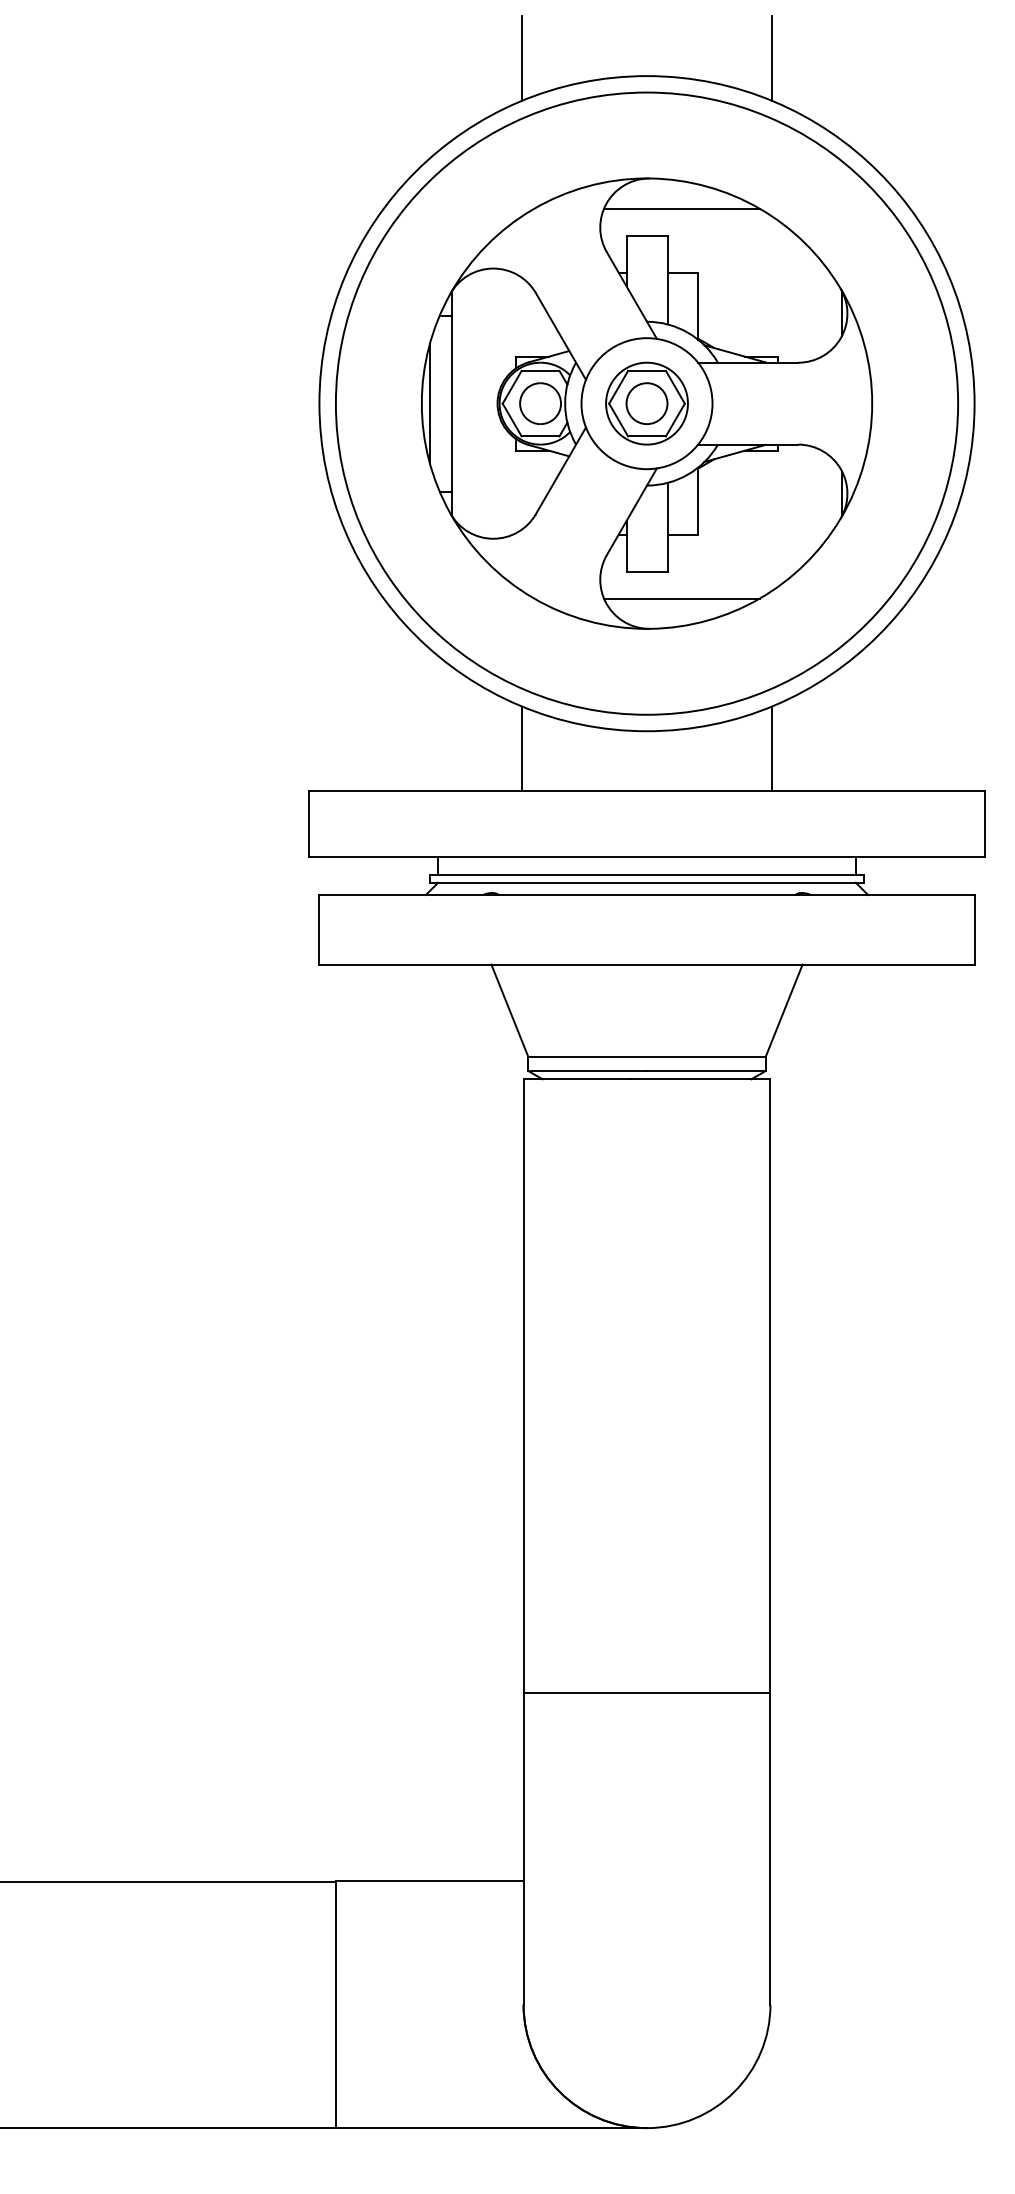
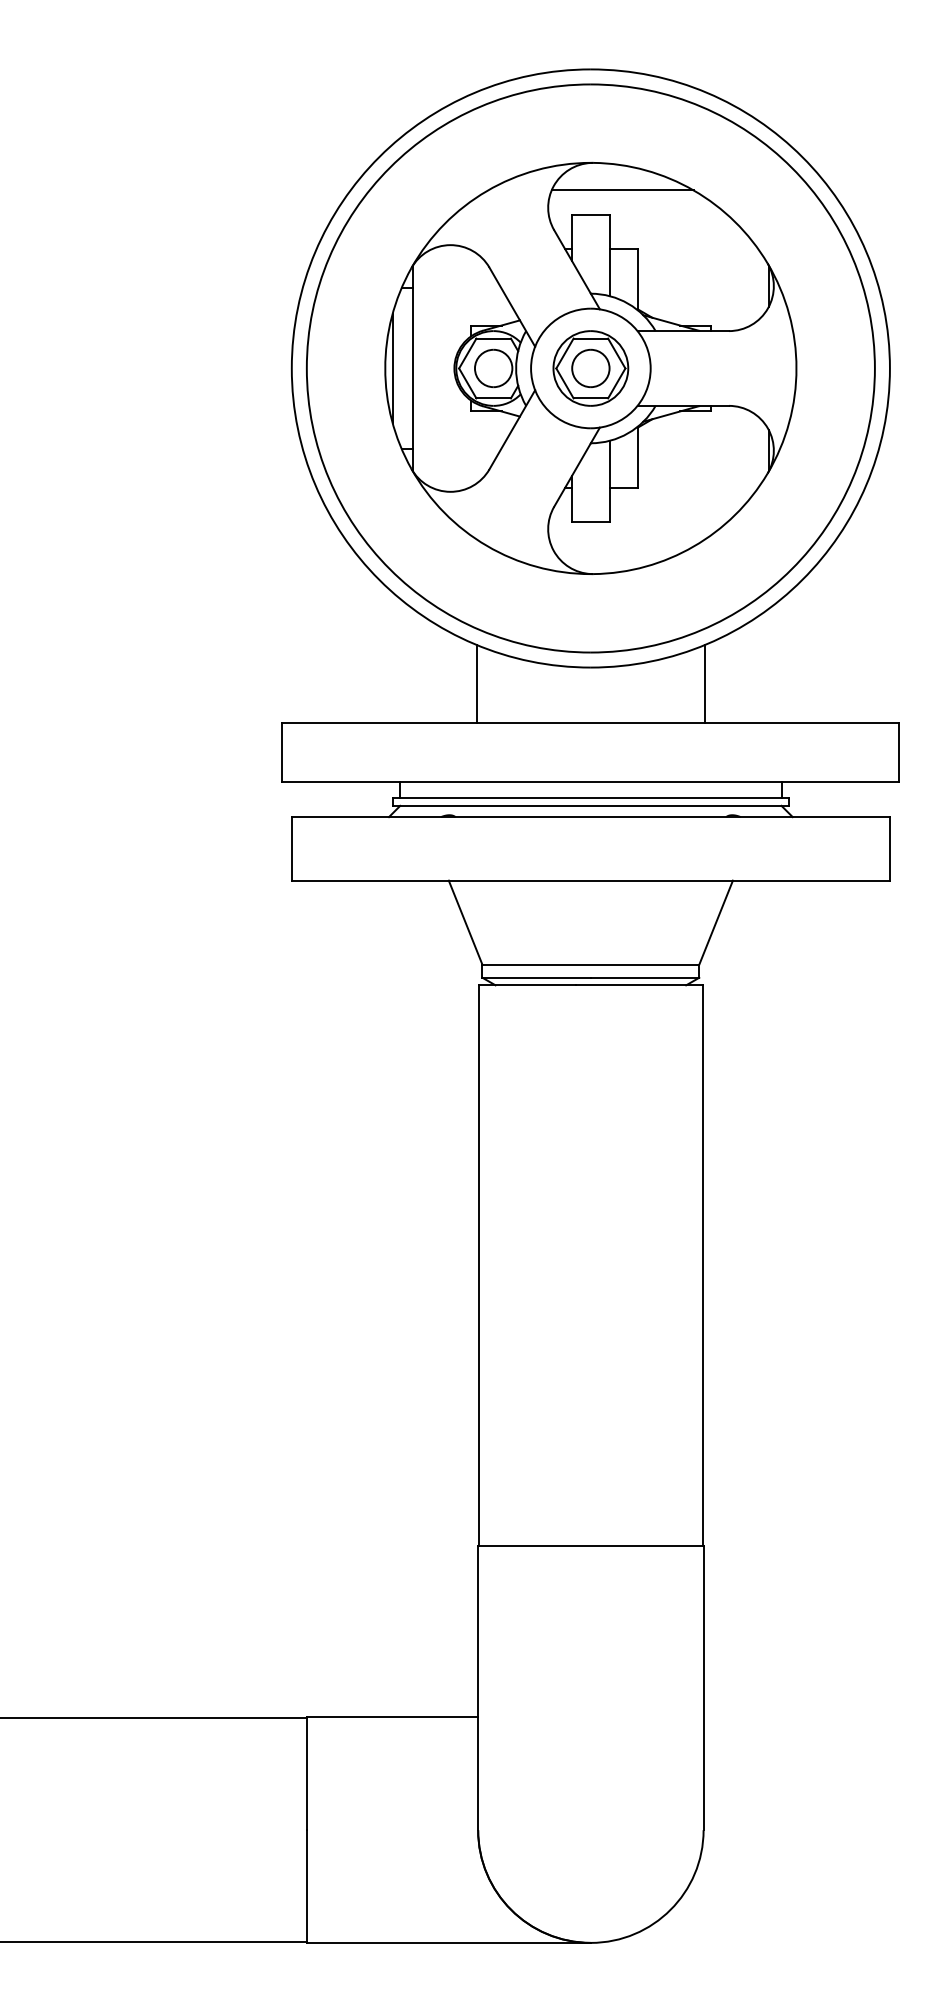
line: (521, 58) -> (476, 53), removed
line: (771, 58) -> (704, 53), removed
line: (681, 598) -> (622, 546), removed

